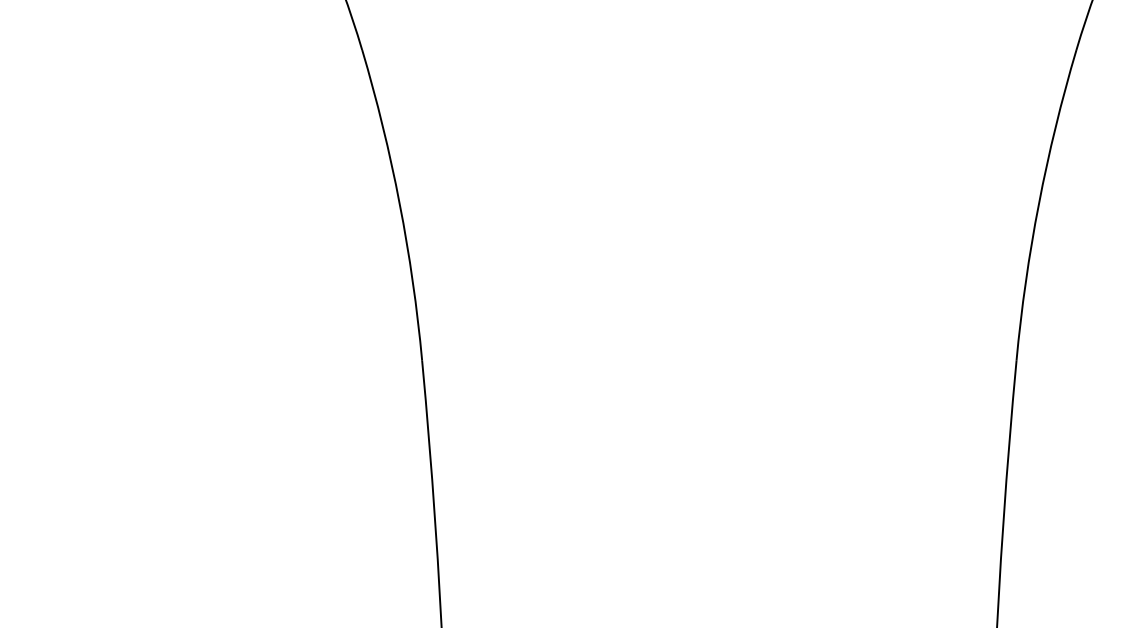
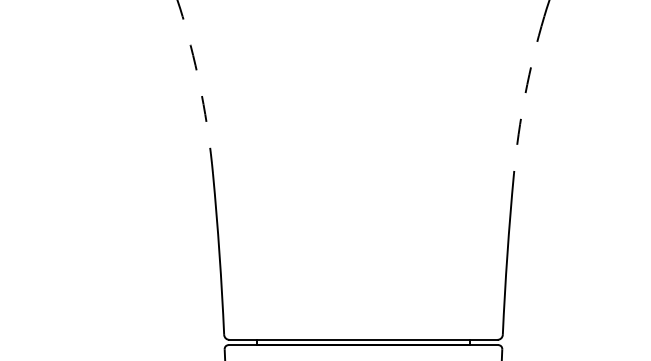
arc: (399, 203) -> (201, 94), solid -> dashed
arc: (1039, 203) -> (525, 94), solid -> dashed

